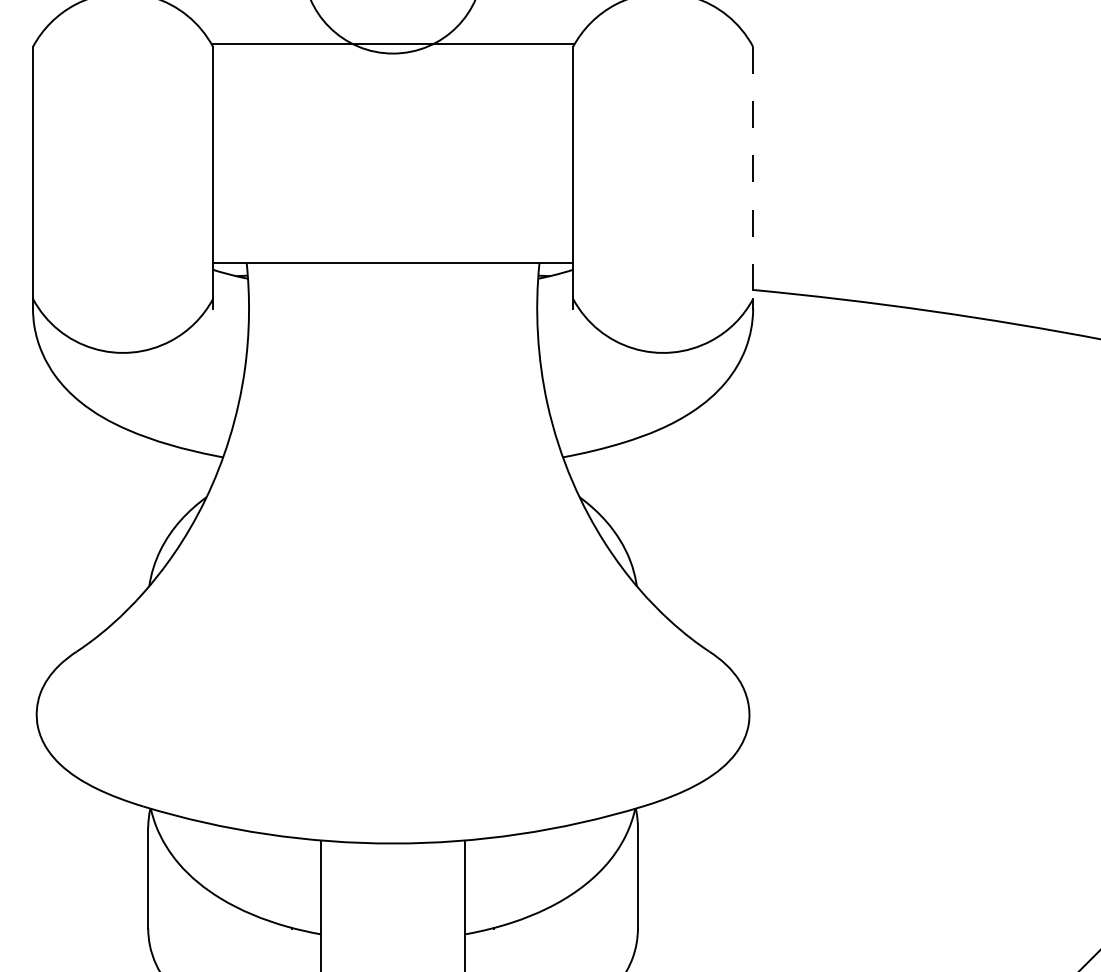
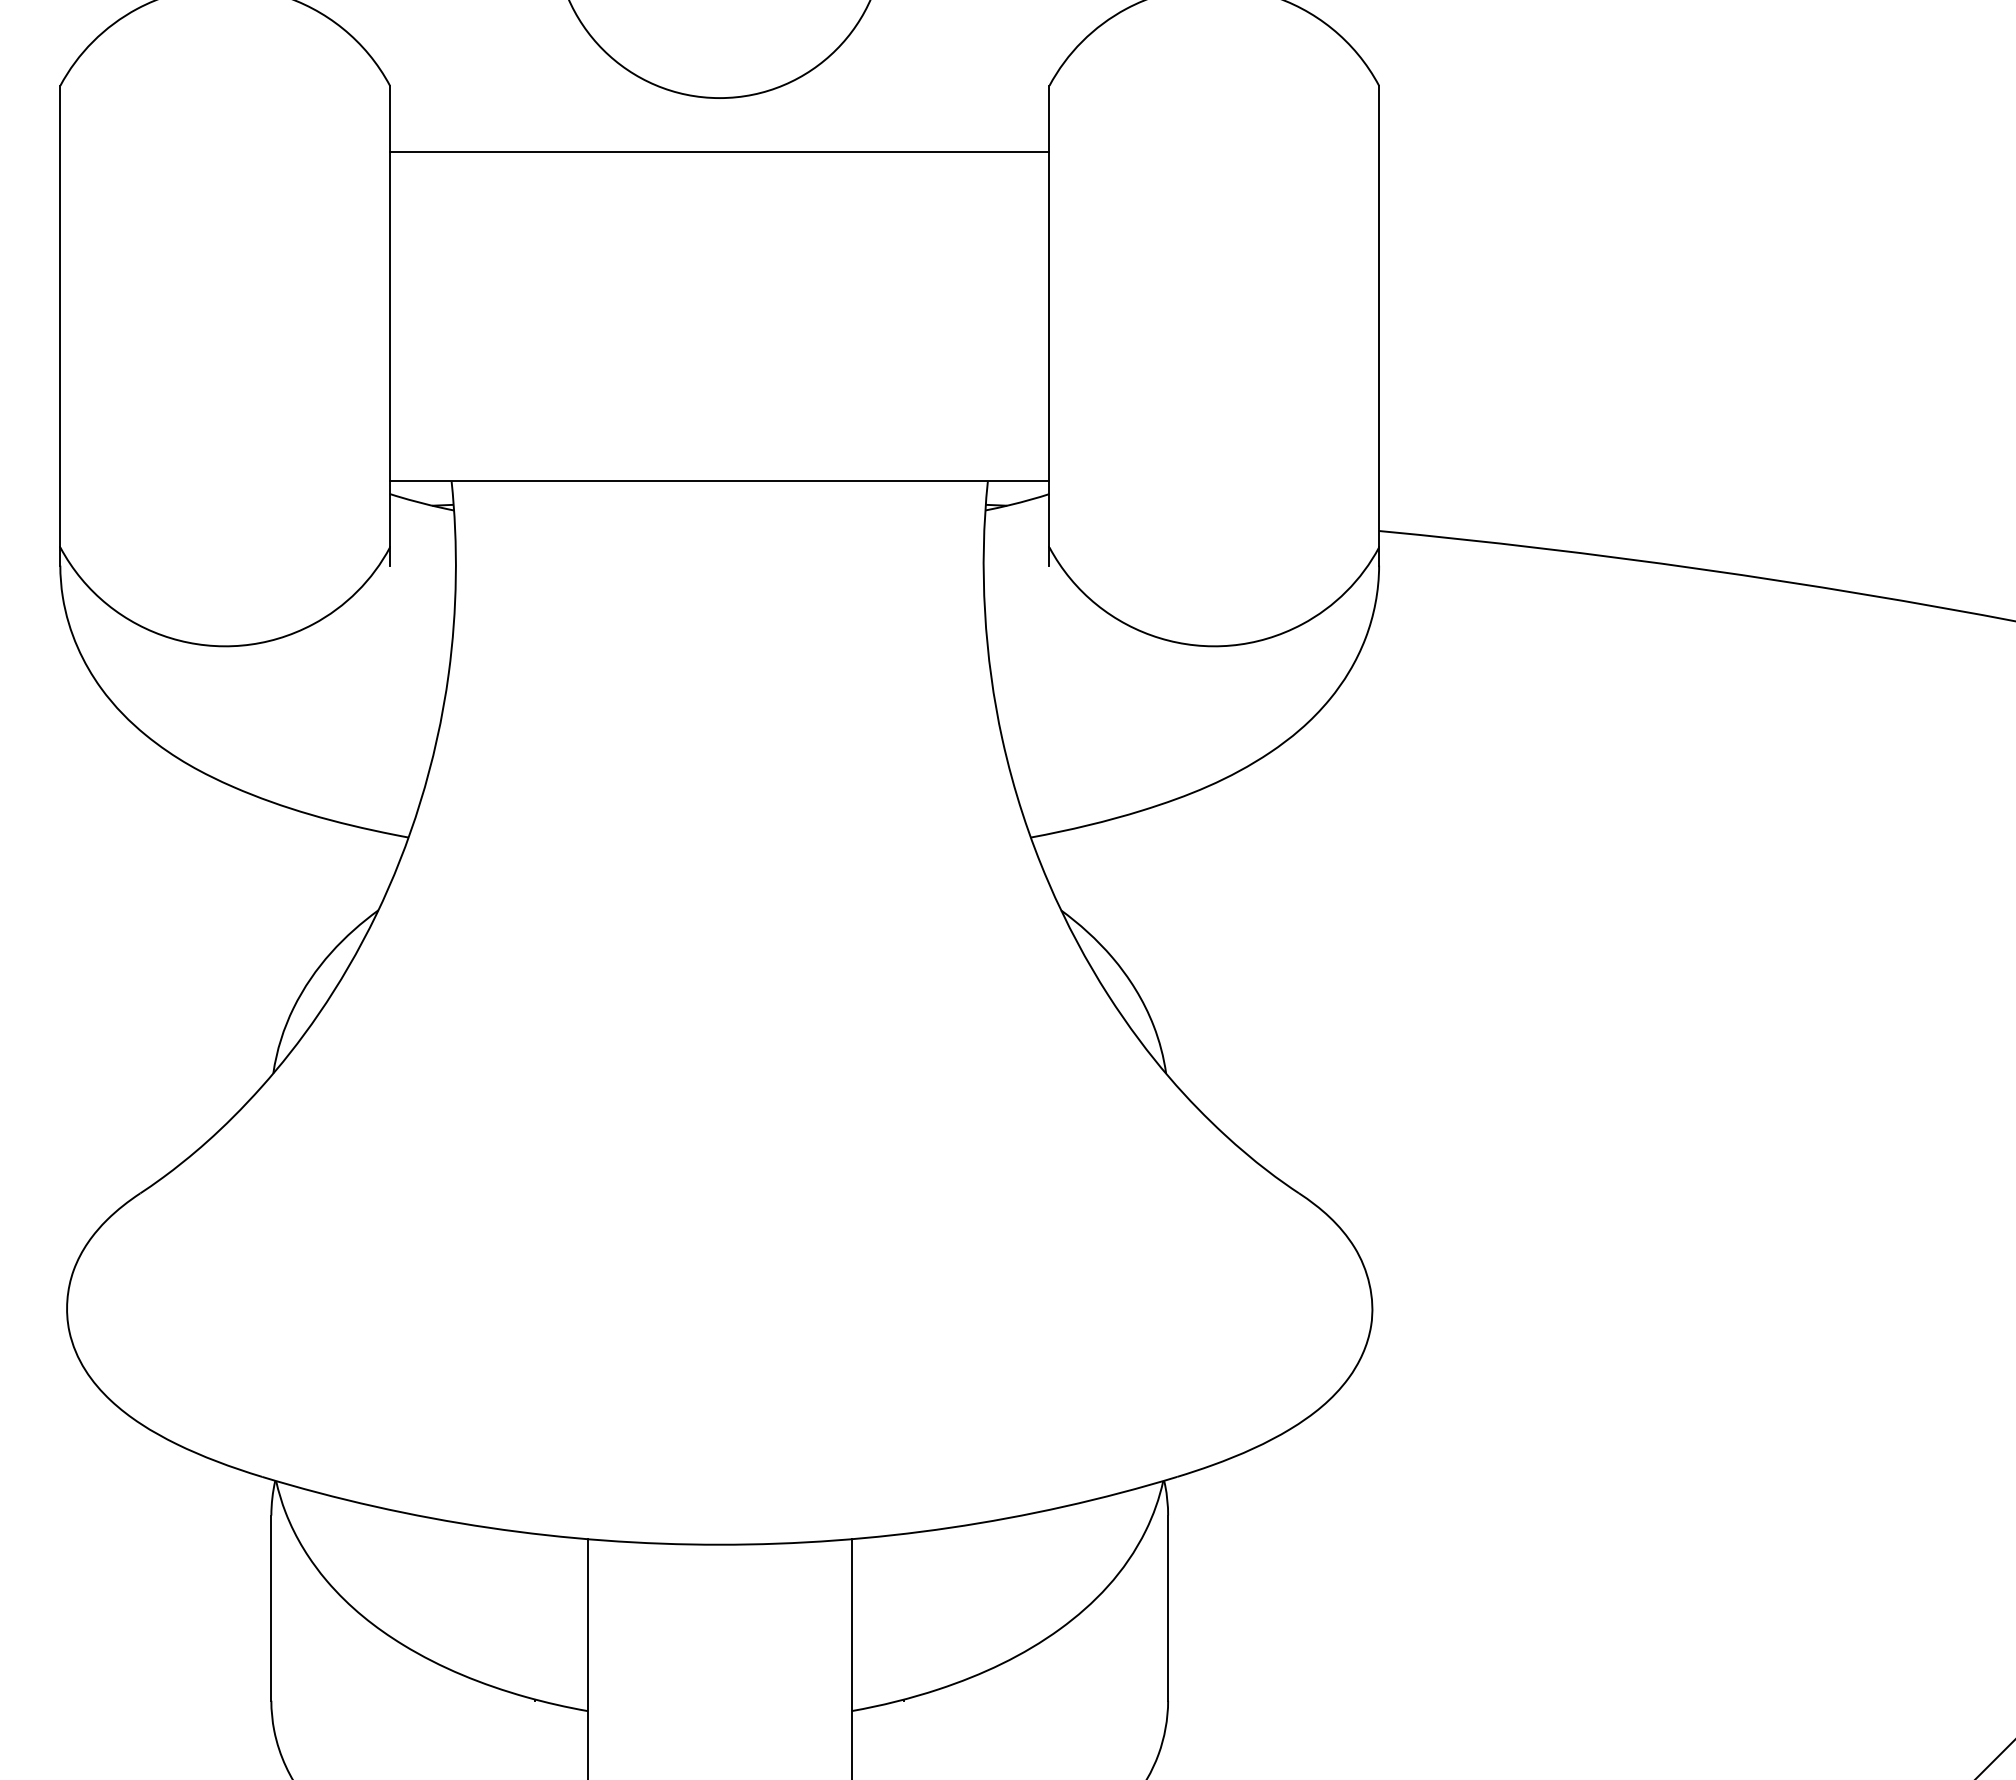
line: (393, 43) -> (720, 151), moved
line: (753, 173) -> (1379, 317), dashed -> solid

